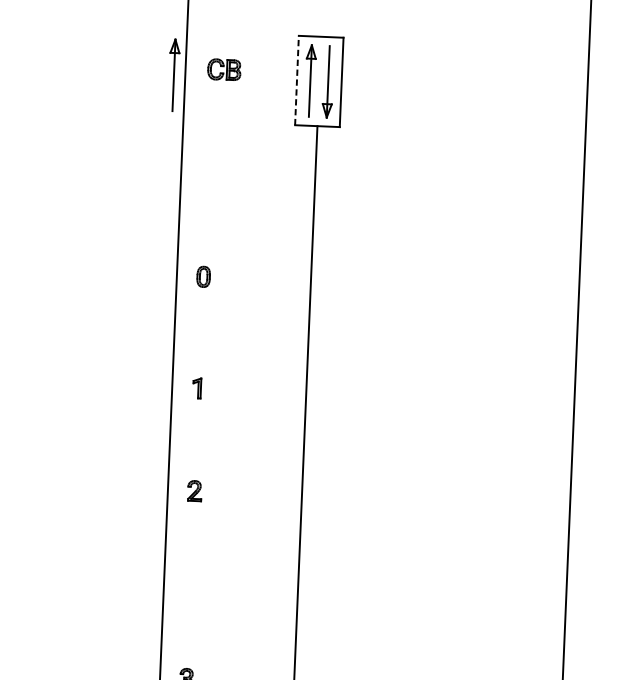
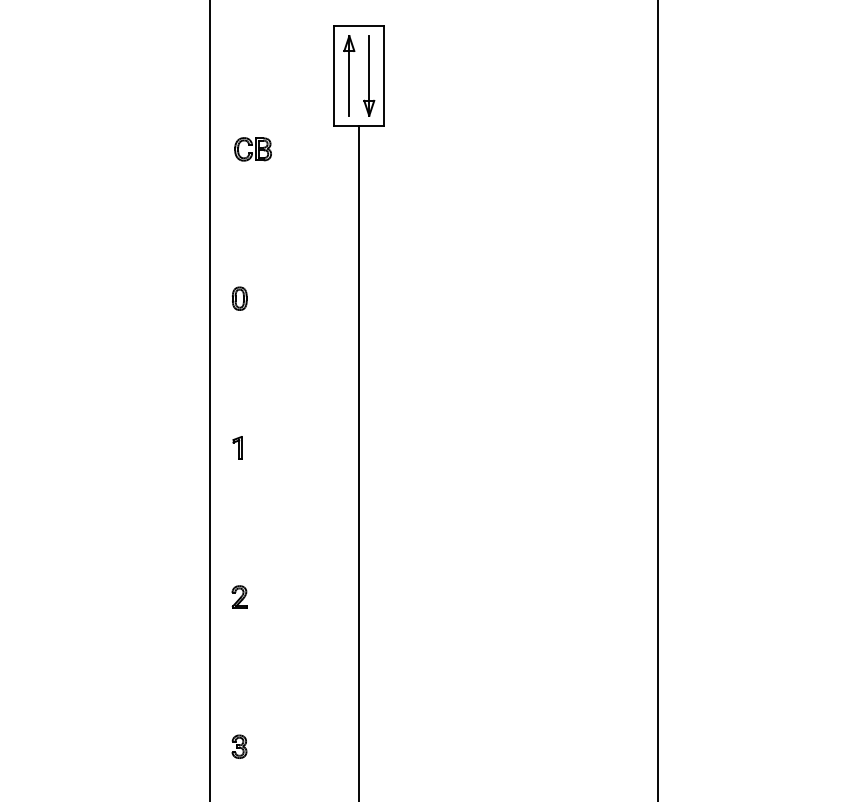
part: (223, 69) -> (252, 149), moved
part: (174, 74) -> (197, 75), removed
line: (297, 80) -> (334, 75), dashed -> solid
part: (196, 387) -> (237, 447), moved
part: (194, 490) -> (239, 596), moved

